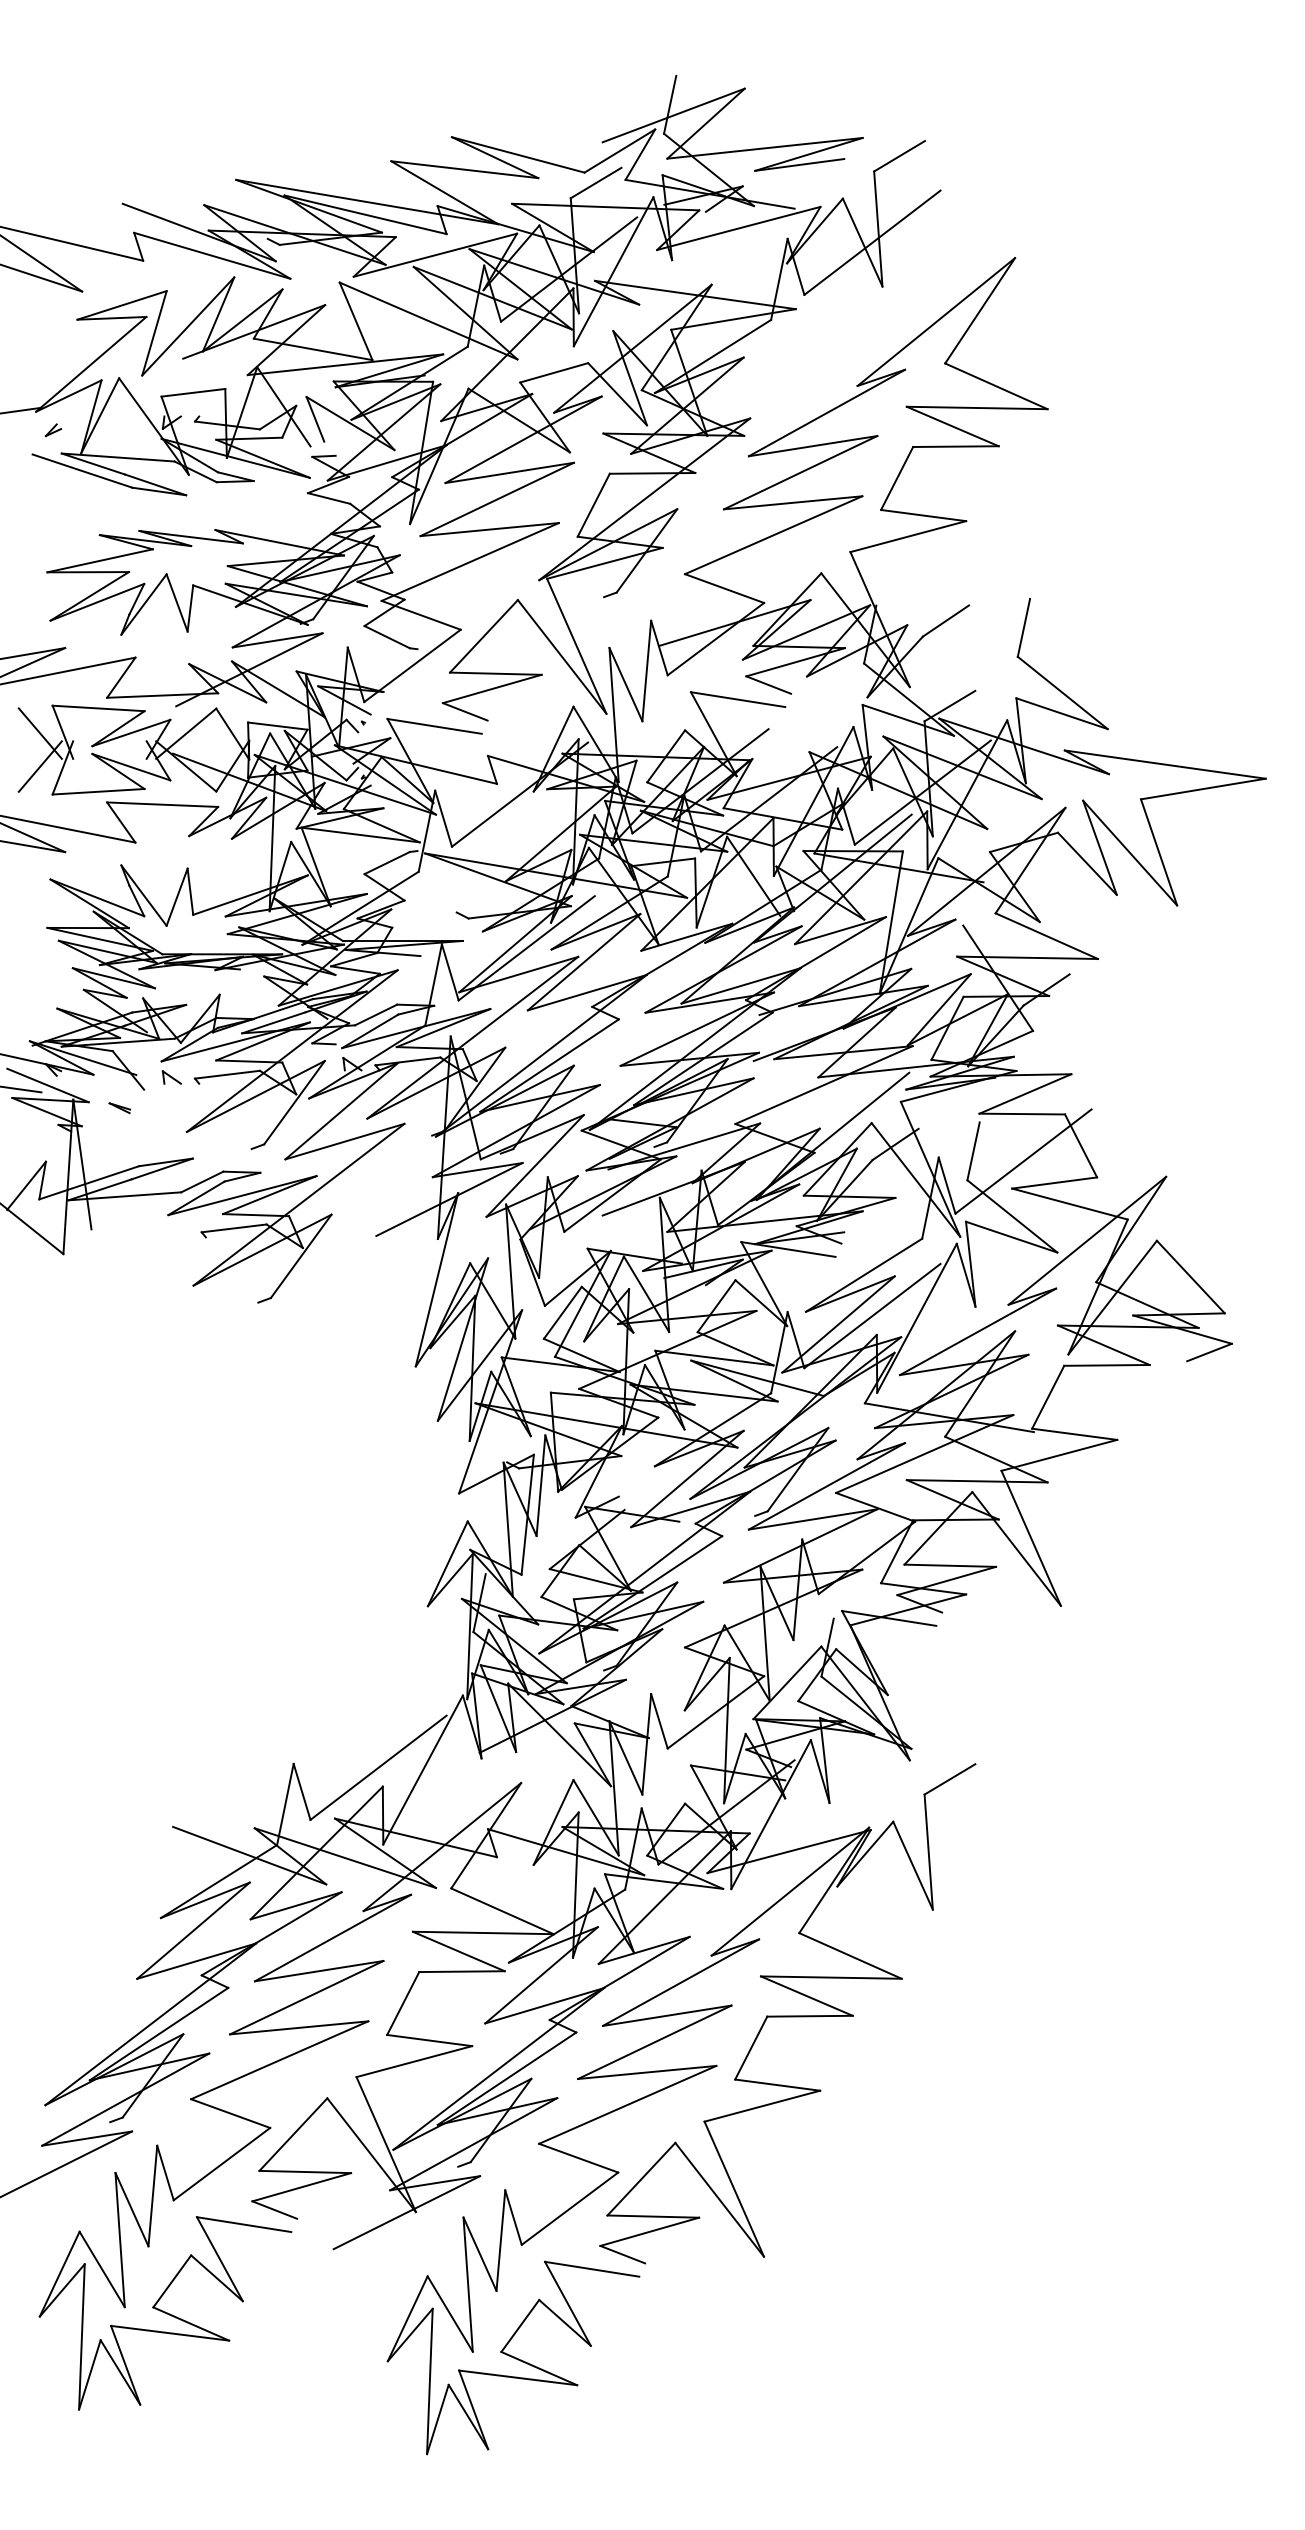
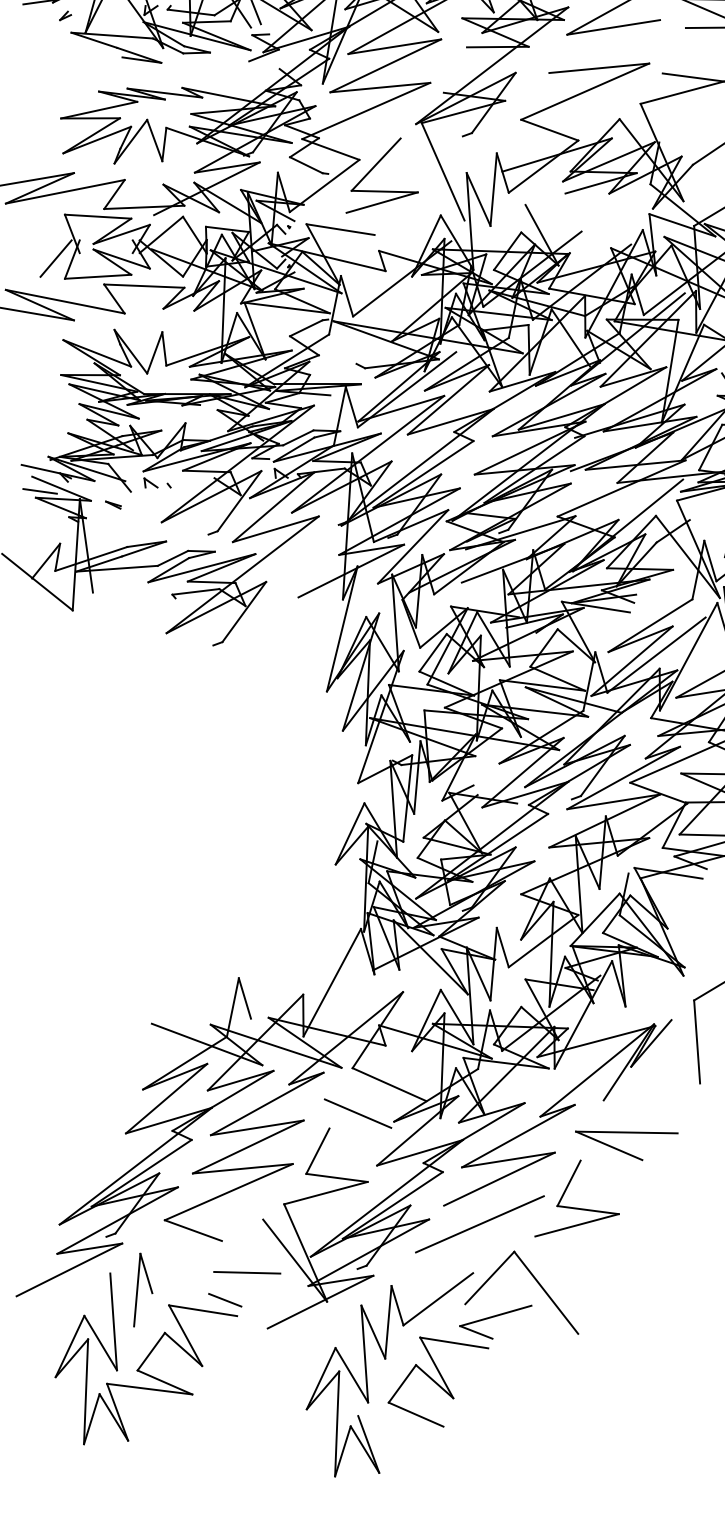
line: (82, 470) -> (86, 44), removed
line: (800, 472) -> (604, 46), removed
line: (897, 478) -> (674, 50), removed
line: (329, 498) -> (264, 65), removed
line: (593, 504) -> (455, 69), removed
line: (561, 656) -> (432, 179), removed
line: (768, 684) -> (581, 199), removed
line: (737, 699) -> (559, 210), removed
line: (464, 711) -> (362, 218), removed
line: (39, 733) -> (55, 234), removed
line: (227, 1074) -> (191, 480), removed
line: (378, 1767) -> (300, 980), removed
line: (912, 1865) -> (685, 1051), removed
line: (482, 1932) -> (375, 1099), removed
line: (850, 1955) -> (640, 1116), removed
line: (461, 1971) -> (359, 1128), removed
line: (809, 2015) -> (611, 1159), removed
line: (647, 2071) -> (494, 1200), removed
line: (293, 2134) -> (238, 1245), removed
line: (578, 2157) -> (444, 1262), removed
line: (221, 2163) -> (186, 1266), removed
line: (301, 2187) -> (244, 1283), removed
line: (733, 2188) -> (556, 1284), removed
line: (131, 2209) -> (121, 1299), removed
line: (653, 2216) -> (498, 1304), removed
line: (518, 2377) -> (401, 1421), removed

